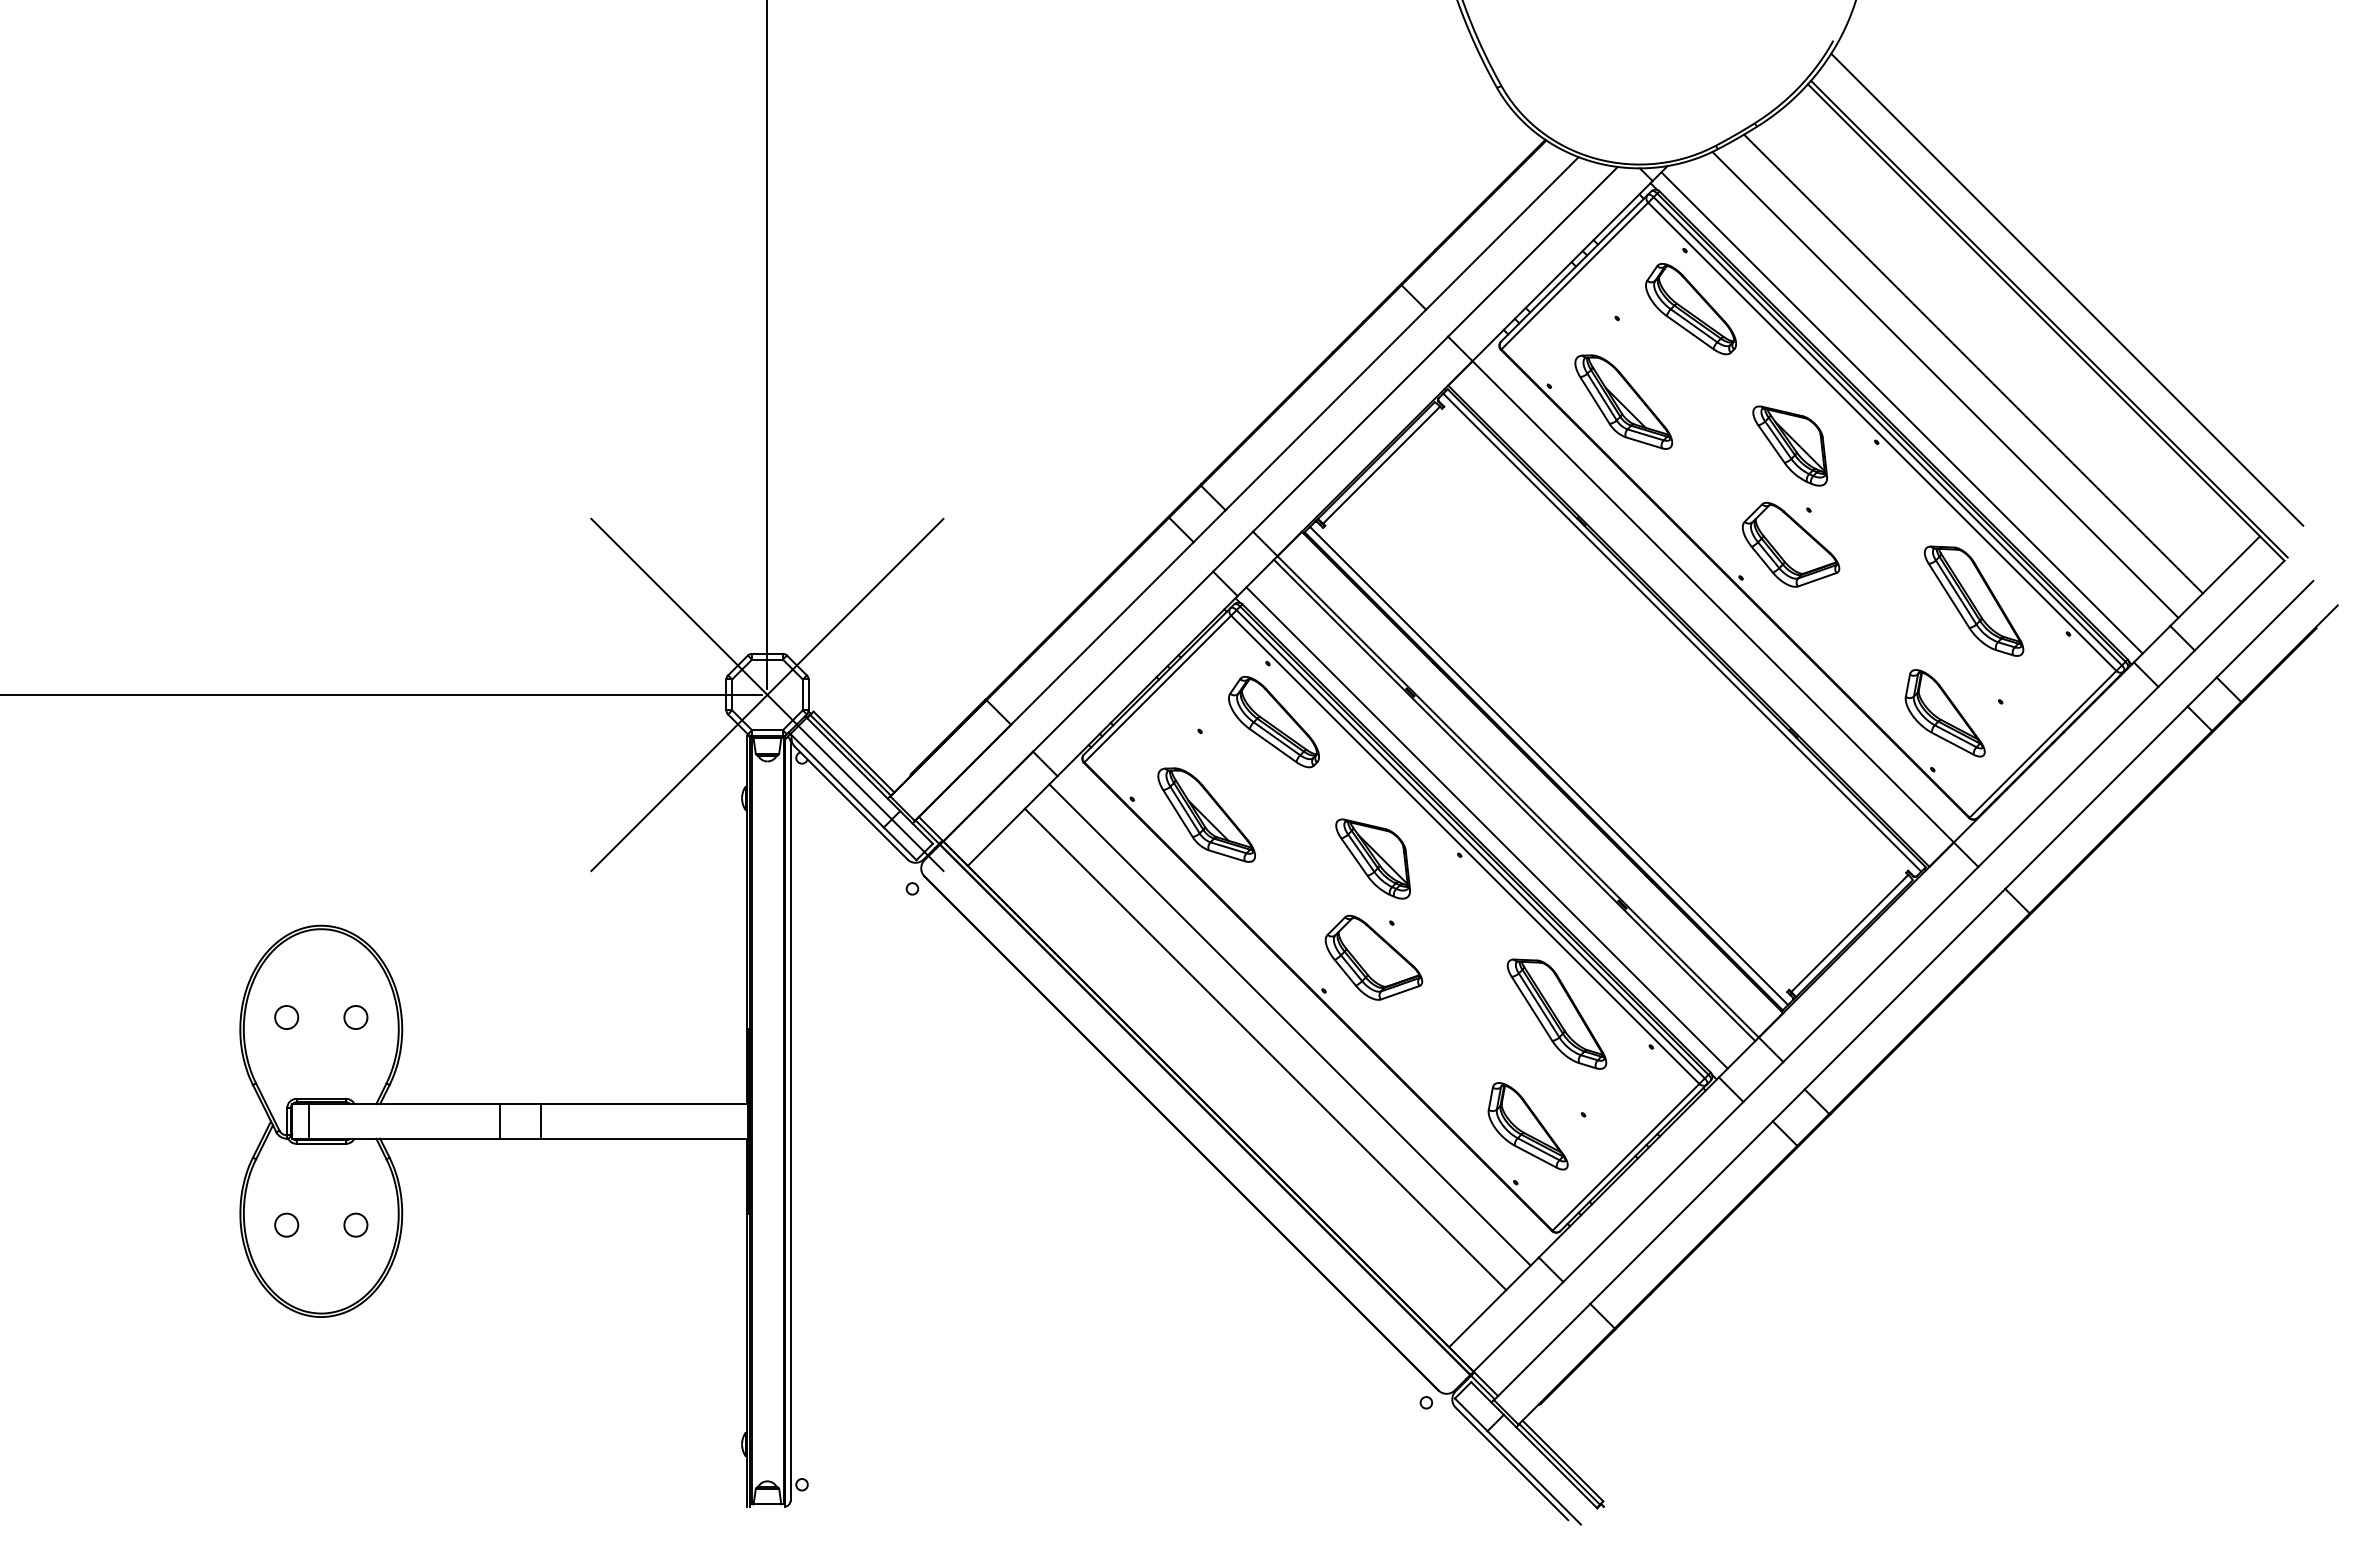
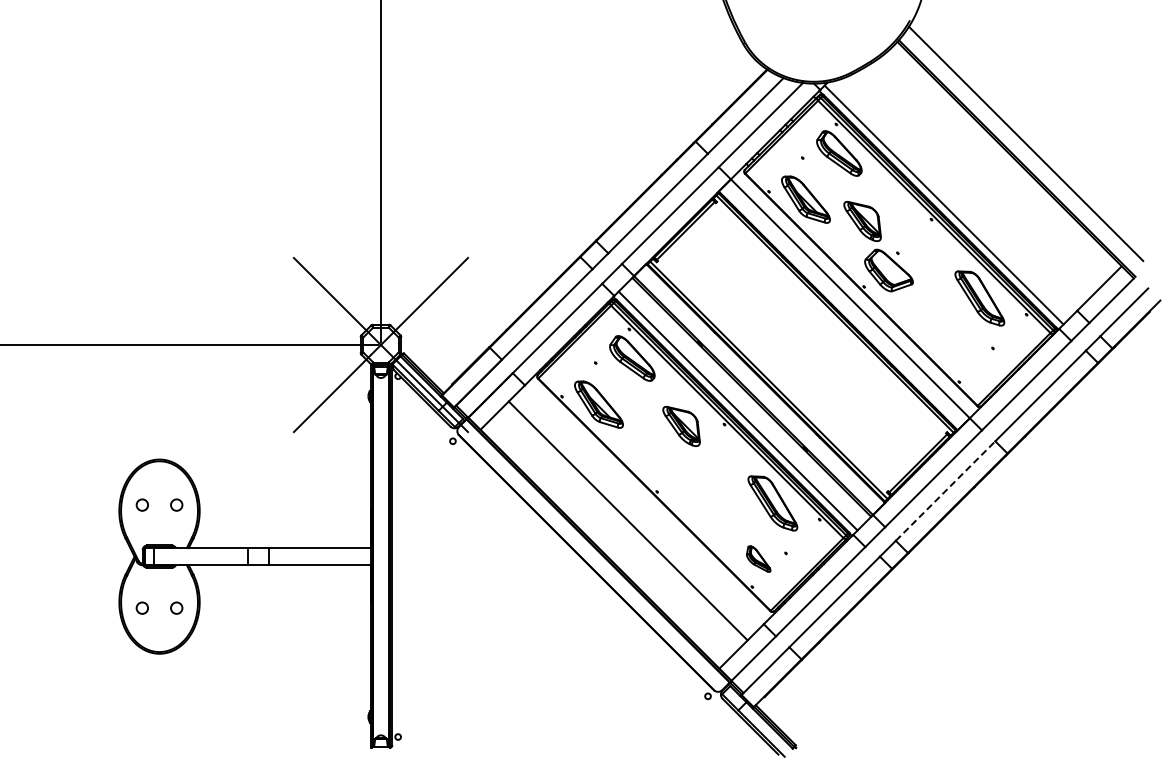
line: (1973, 363) -> (979, 180), removed
line: (1945, 383) -> (965, 190), removed
part: (1789, 446) -> (862, 221), moved
part: (1945, 712) -> (965, 353), removed
part: (1372, 957) -> (681, 475), removed
line: (1904, 988) -> (945, 490), solid -> dashed
line: (1288, 1024) -> (639, 508), removed
part: (1528, 1125) -> (758, 558), size x0.6

